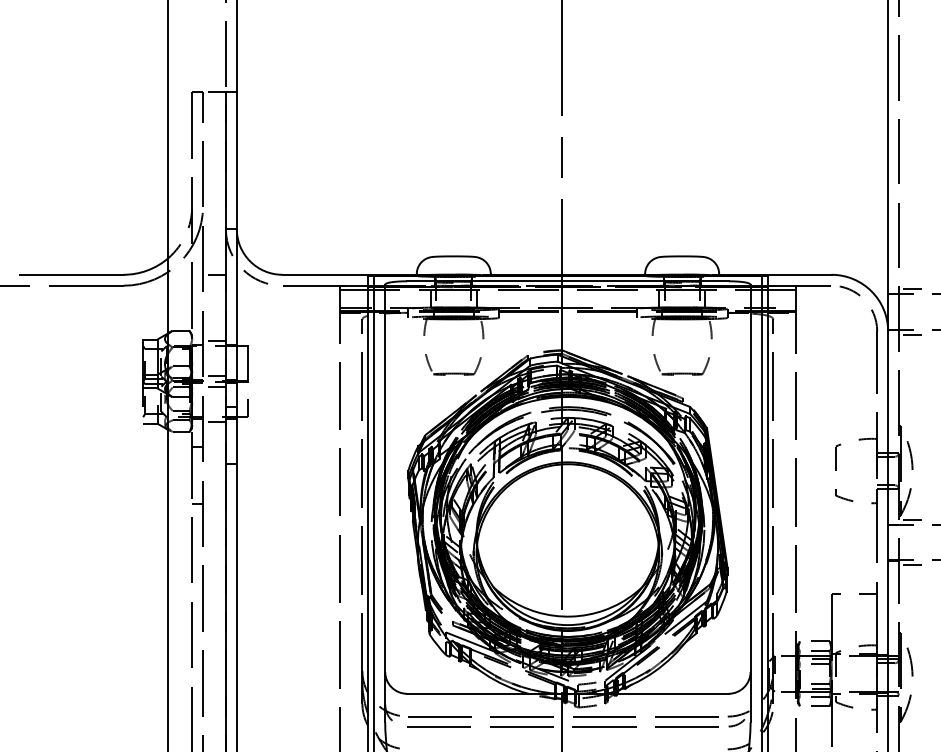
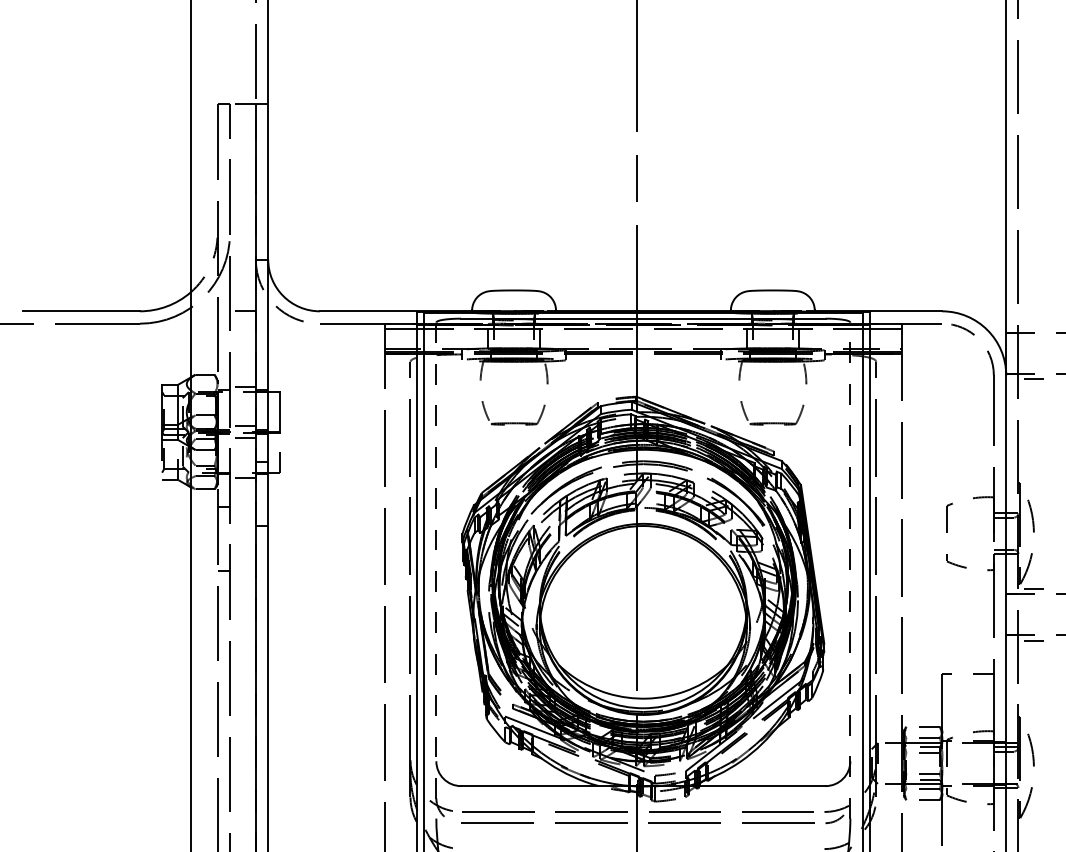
line: (910, 289) -> (1031, 327), removed
line: (385, 503) -> (436, 570), solid -> dashed
line: (750, 503) -> (850, 570), solid -> dashed

